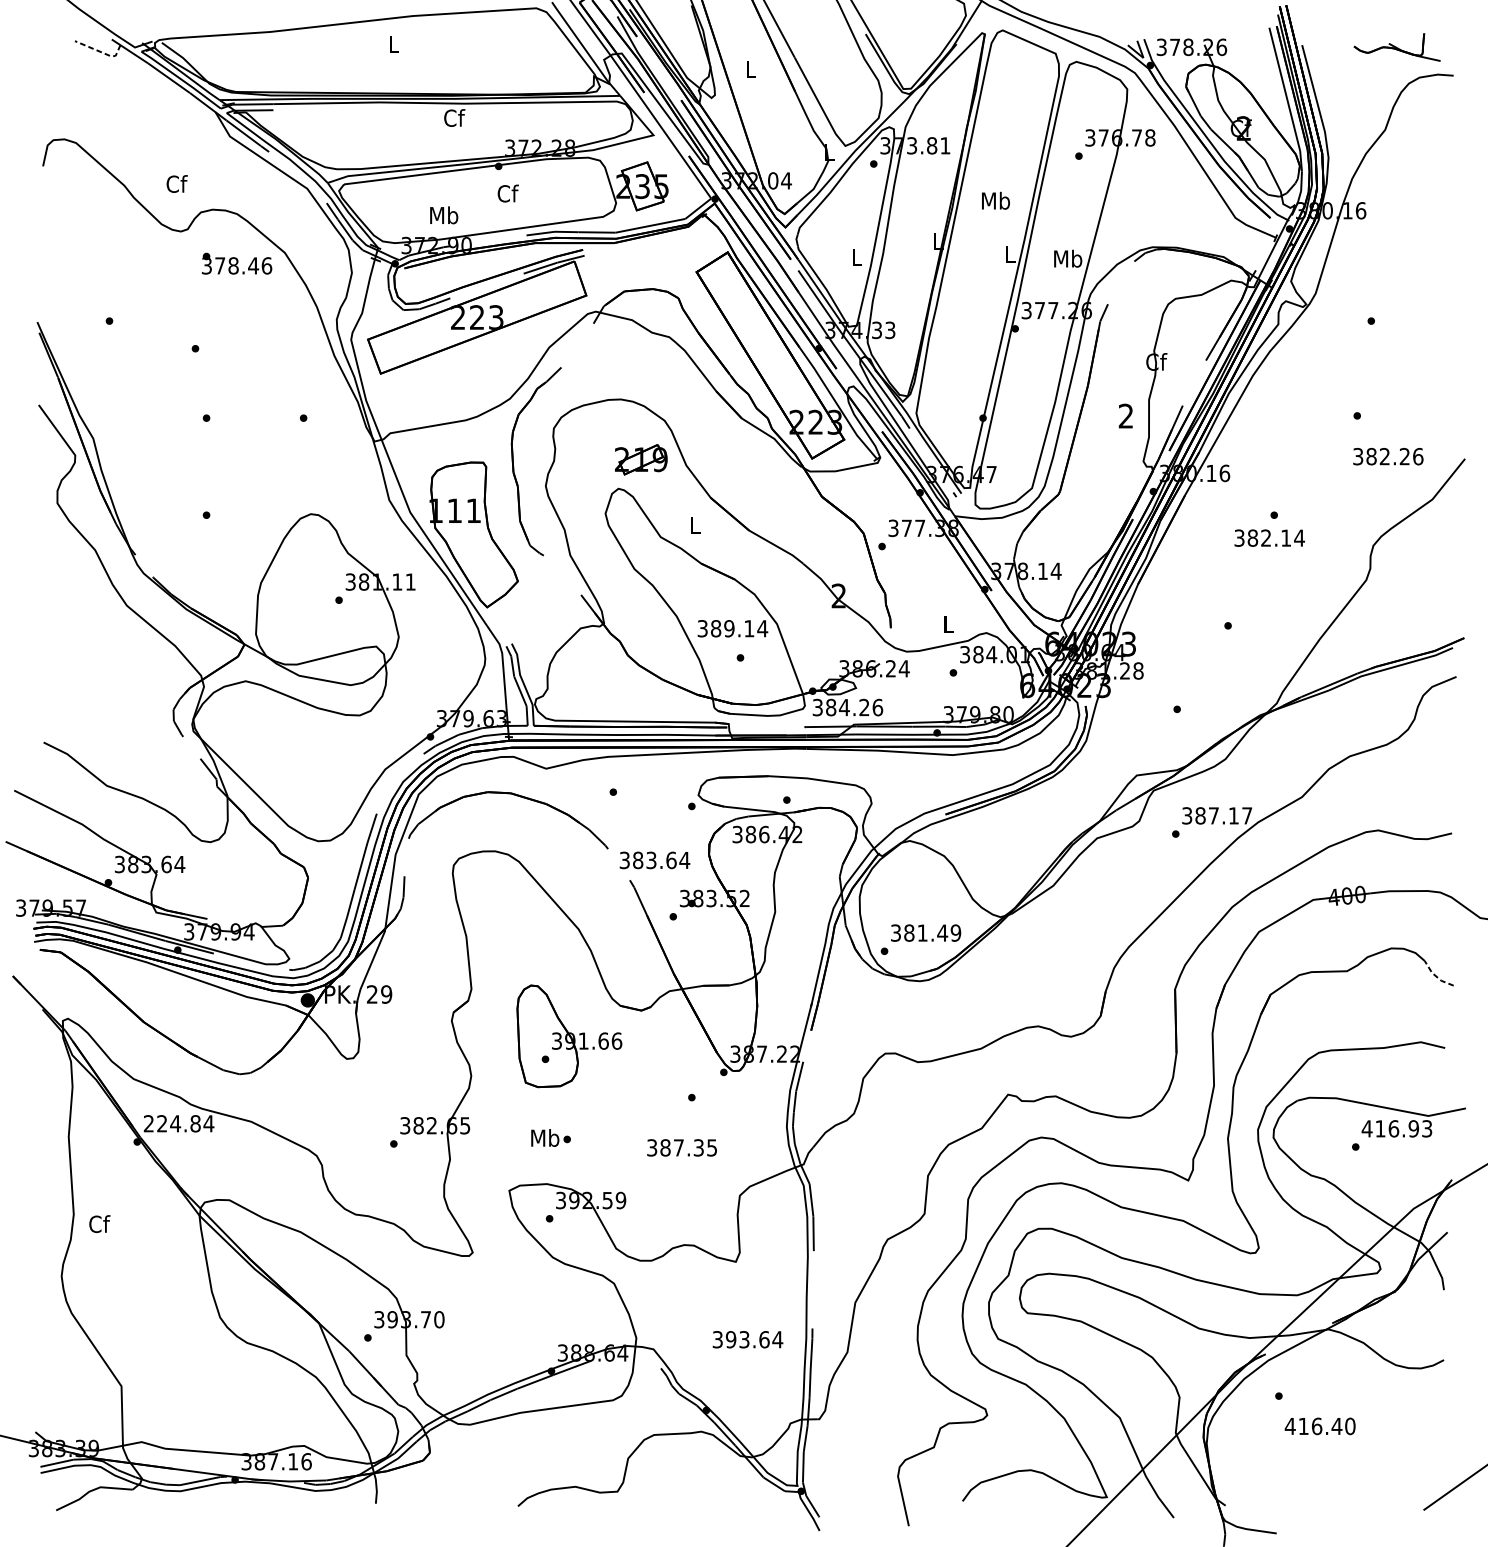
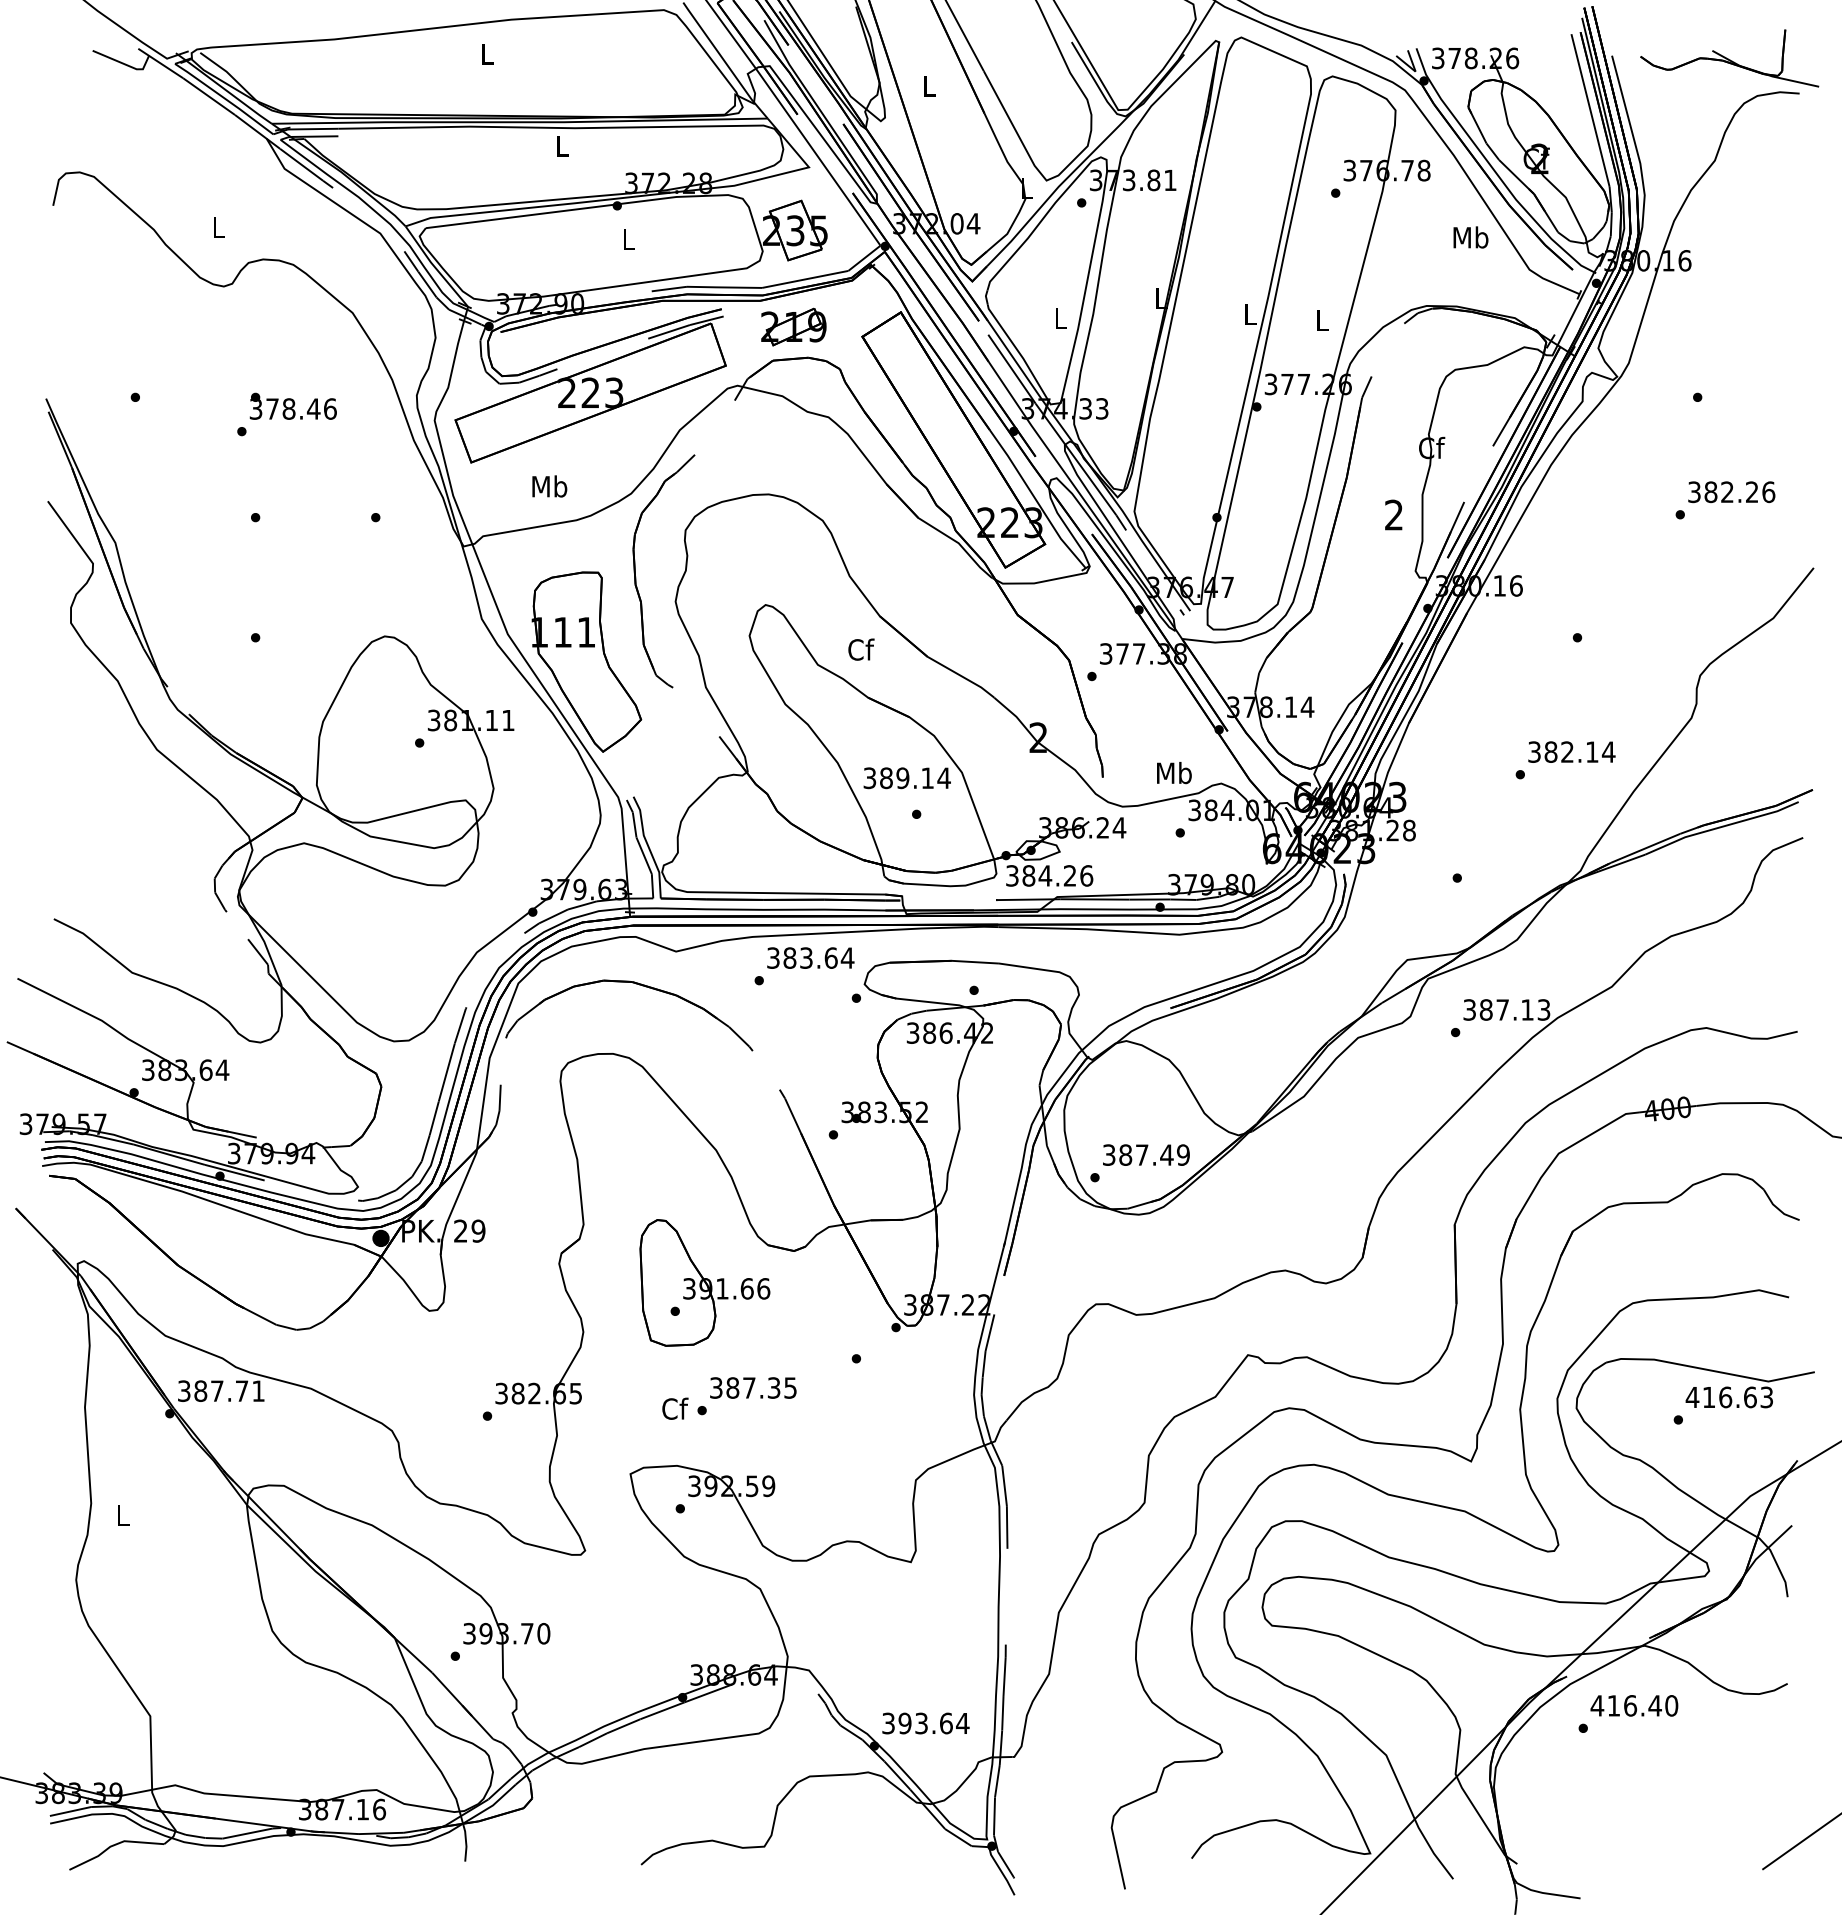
part: (1397, 47) -> (1729, 58), size x1.67
line: (101, 52) -> (125, 64), dashed -> solid
text: (454, 117) -> (562, 145), Cf -> L
text: (177, 183) -> (219, 227), Cf -> L
text: (508, 193) -> (629, 239), Cf -> L
text: (995, 200) -> (1470, 237), moved
text: (443, 215) -> (549, 486), moved
text: (1068, 258) -> (1322, 320), Mb -> L
text: (236, 263) -> (292, 405), moved
text: (1388, 456) -> (1731, 492), moved
part: (641, 459) -> (793, 326), moved
text: (695, 524) -> (861, 649), L -> Cf
text: (1269, 537) -> (1571, 751), moved
text: (948, 624) -> (1174, 772), L -> Mb
text: (1246, 815) -> (1543, 1009), 387.17 -> 387.13
text: (654, 859) -> (810, 957), moved
text: (922, 932) -> (1142, 1154), 381.49 -> 387.49
line: (1435, 976) -> (1777, 1208), dashed -> solid
text: (179, 1123) -> (221, 1390), 224.84 -> 387.71
text: (1413, 1128) -> (1749, 1397), 416.93 -> 416.63
text: (544, 1137) -> (674, 1408), Mb -> Cf
text: (682, 1147) -> (753, 1387), moved
text: (99, 1224) -> (123, 1515), Cf -> L
text: (747, 1339) -> (925, 1723), moved
text: (1320, 1426) -> (1634, 1705), moved

